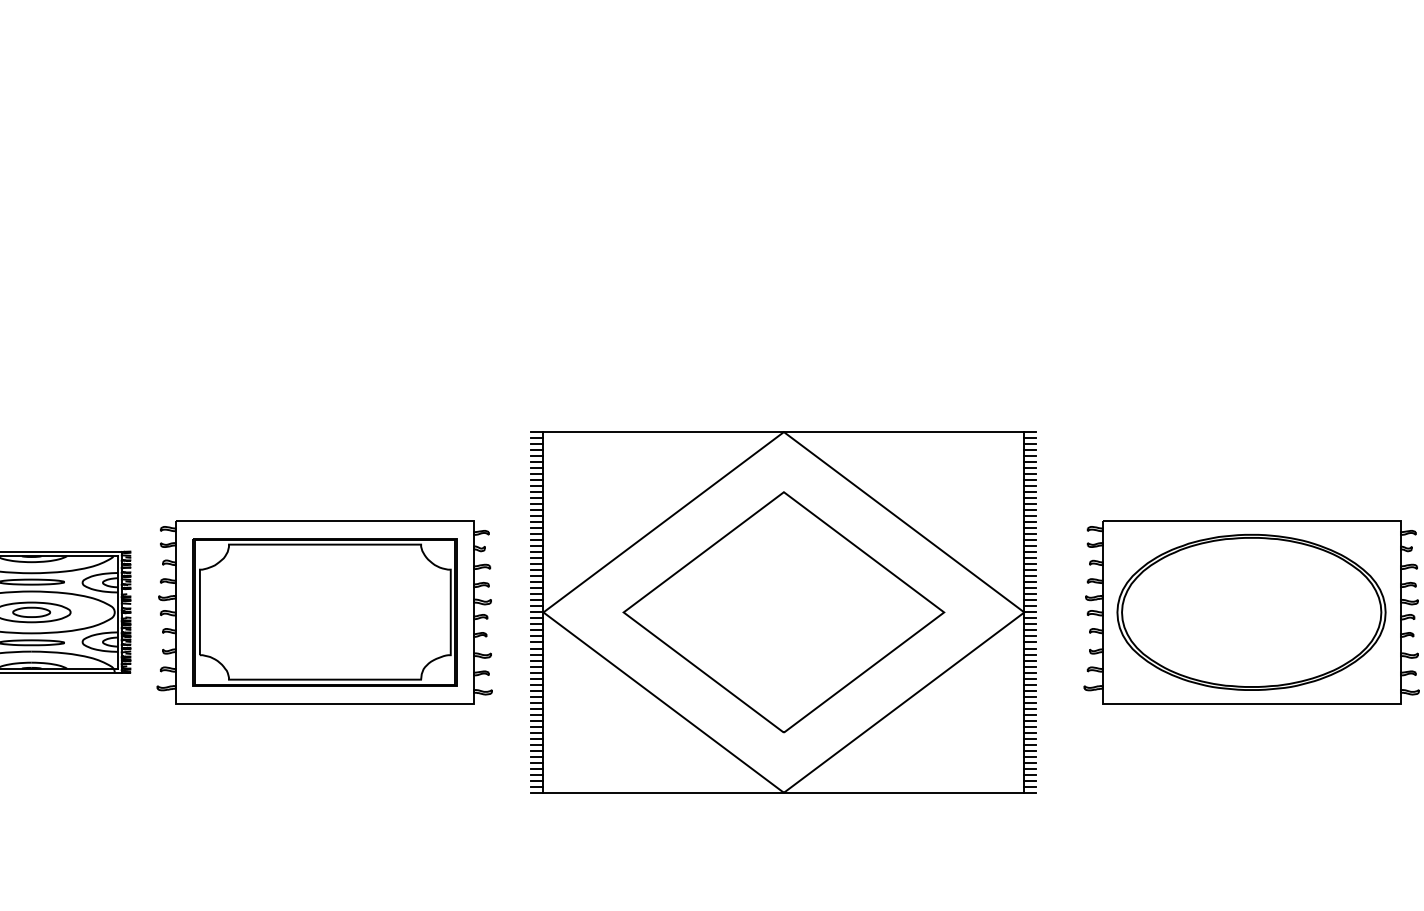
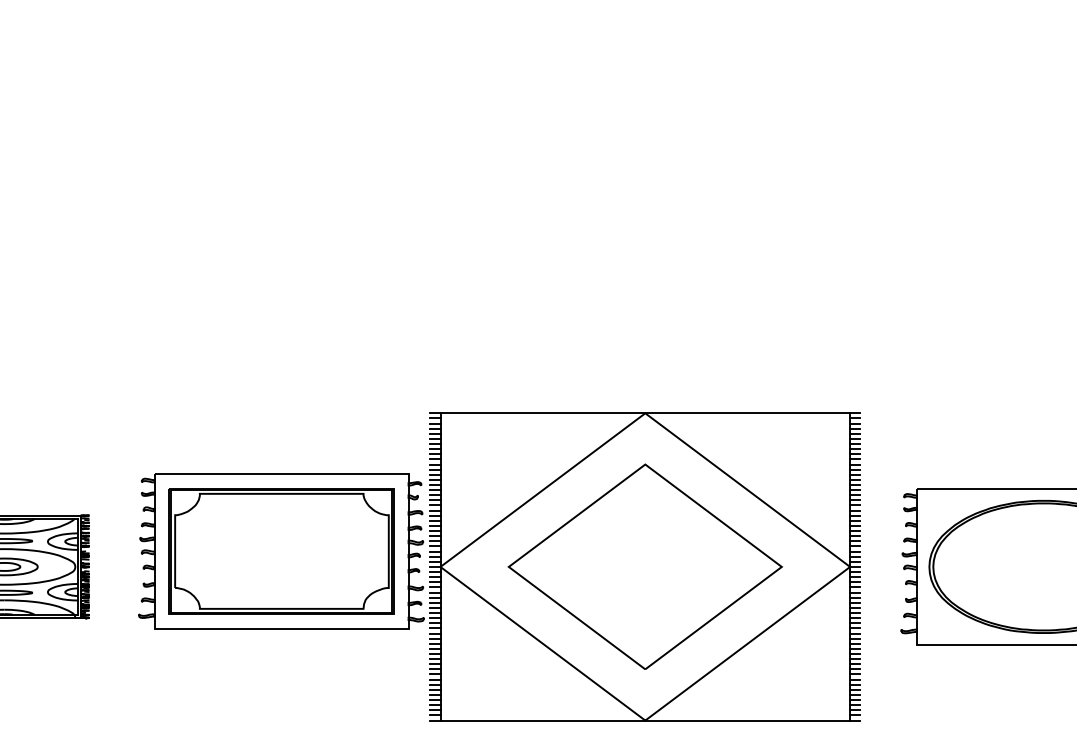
part: (324, 612) -> (281, 551), moved

